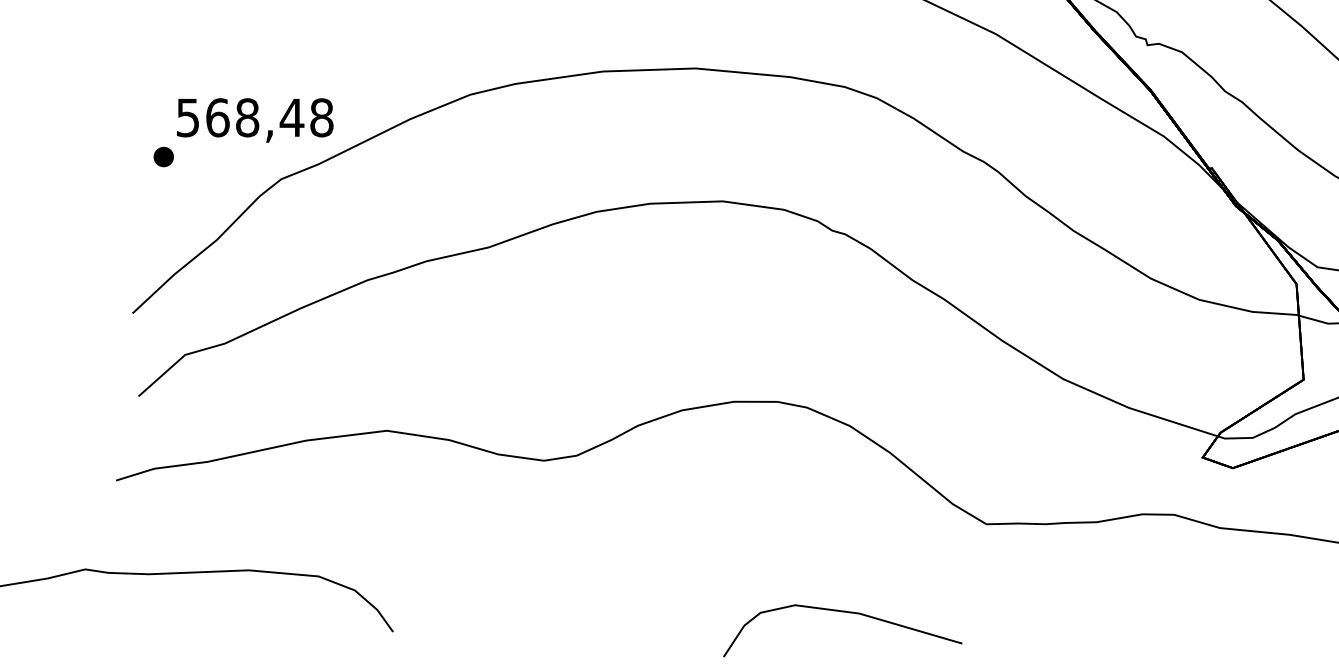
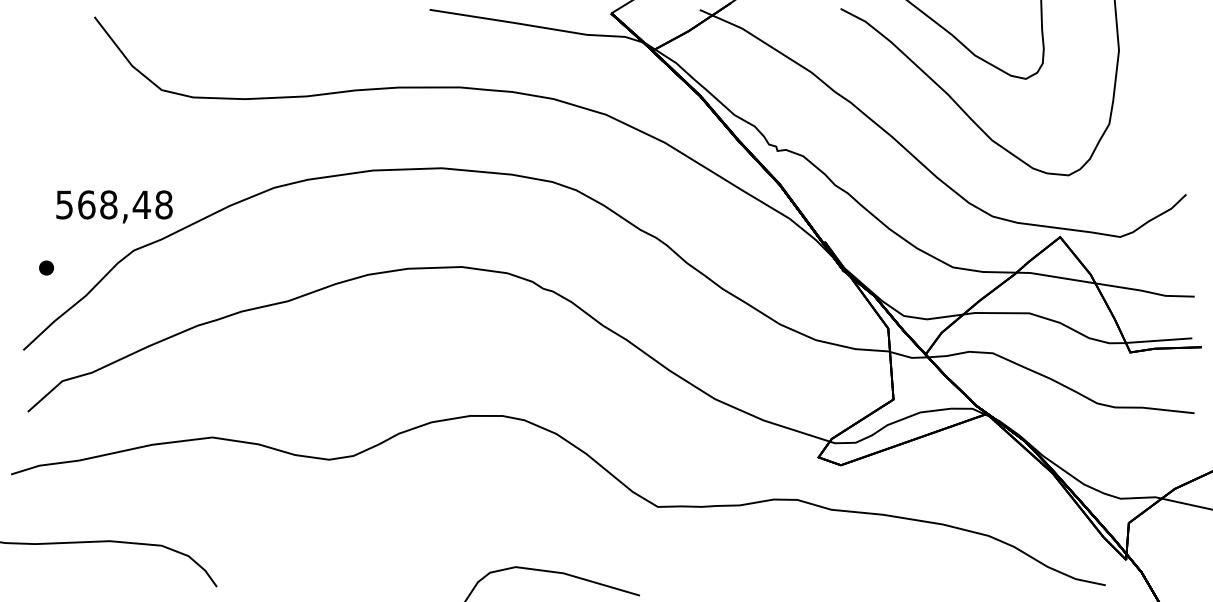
part: (163, 156) -> (46, 267), moved

